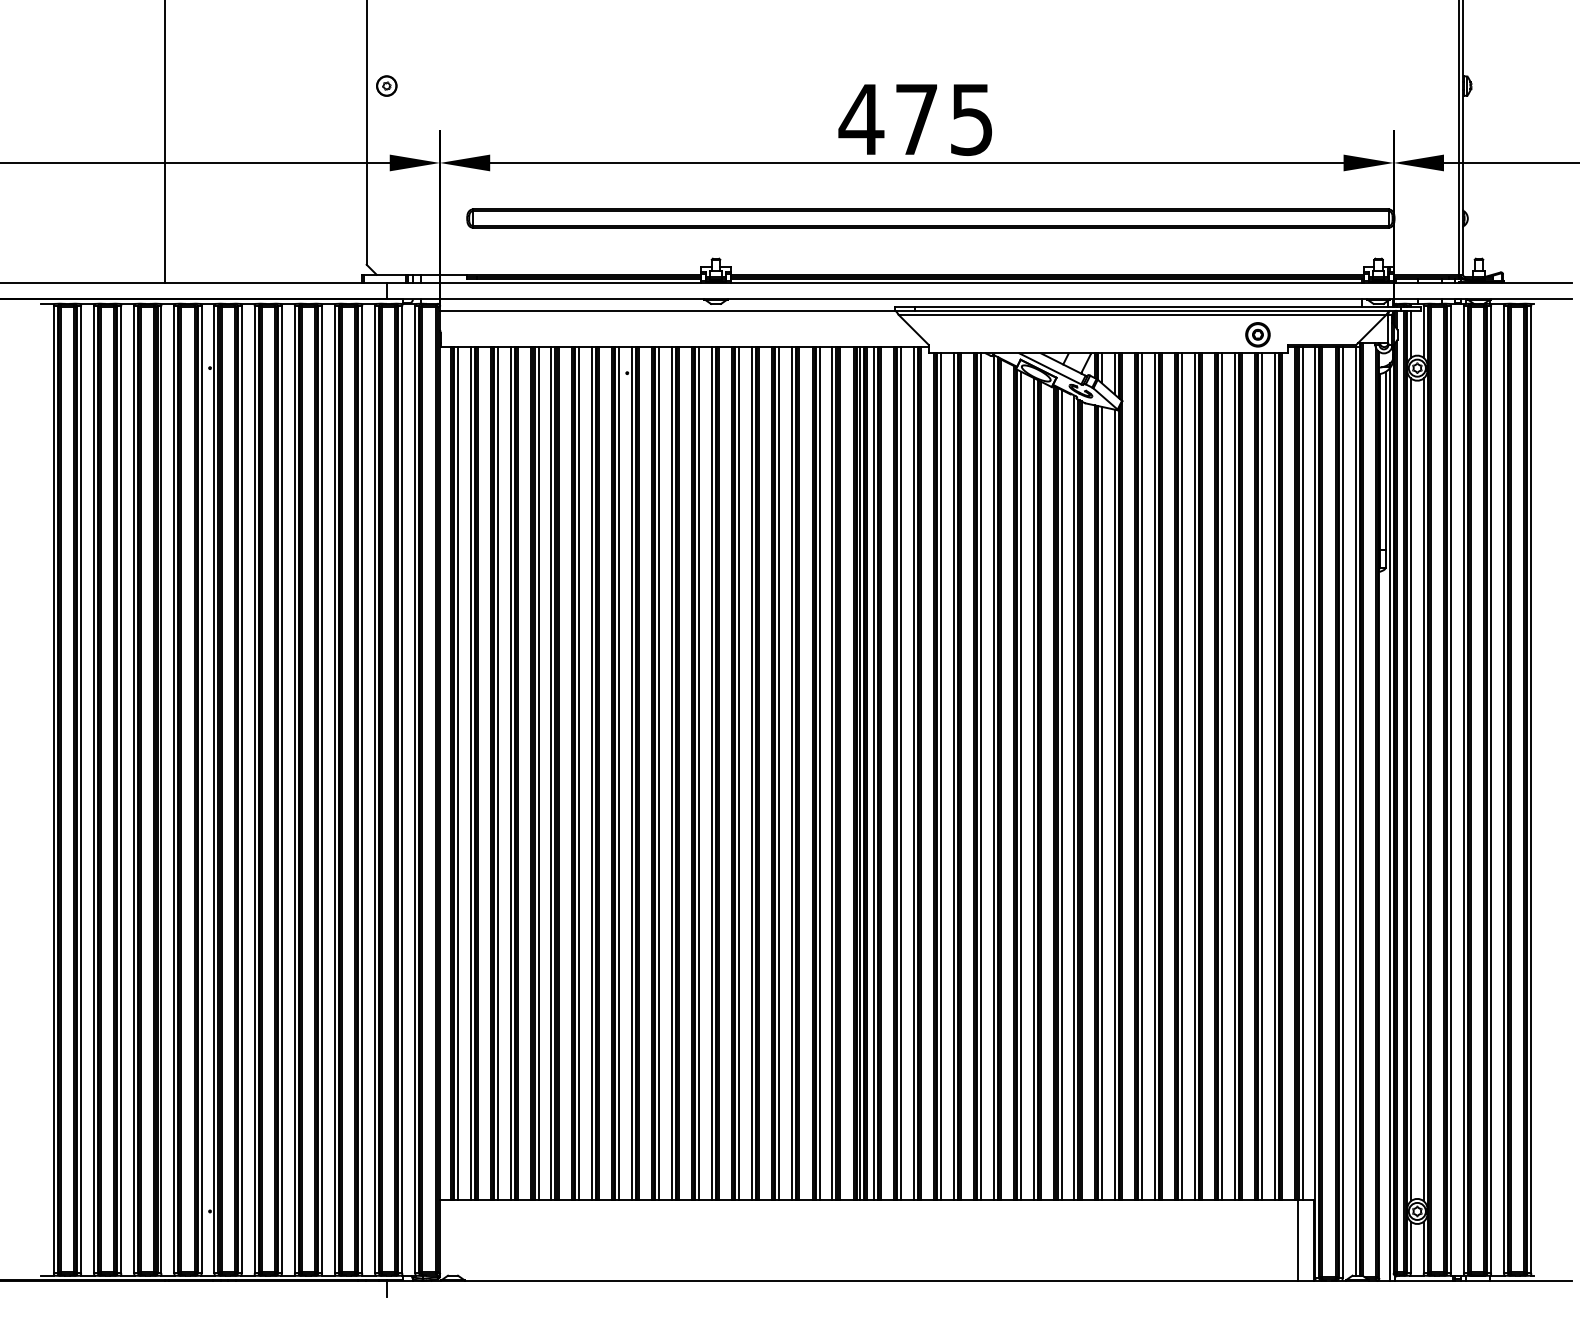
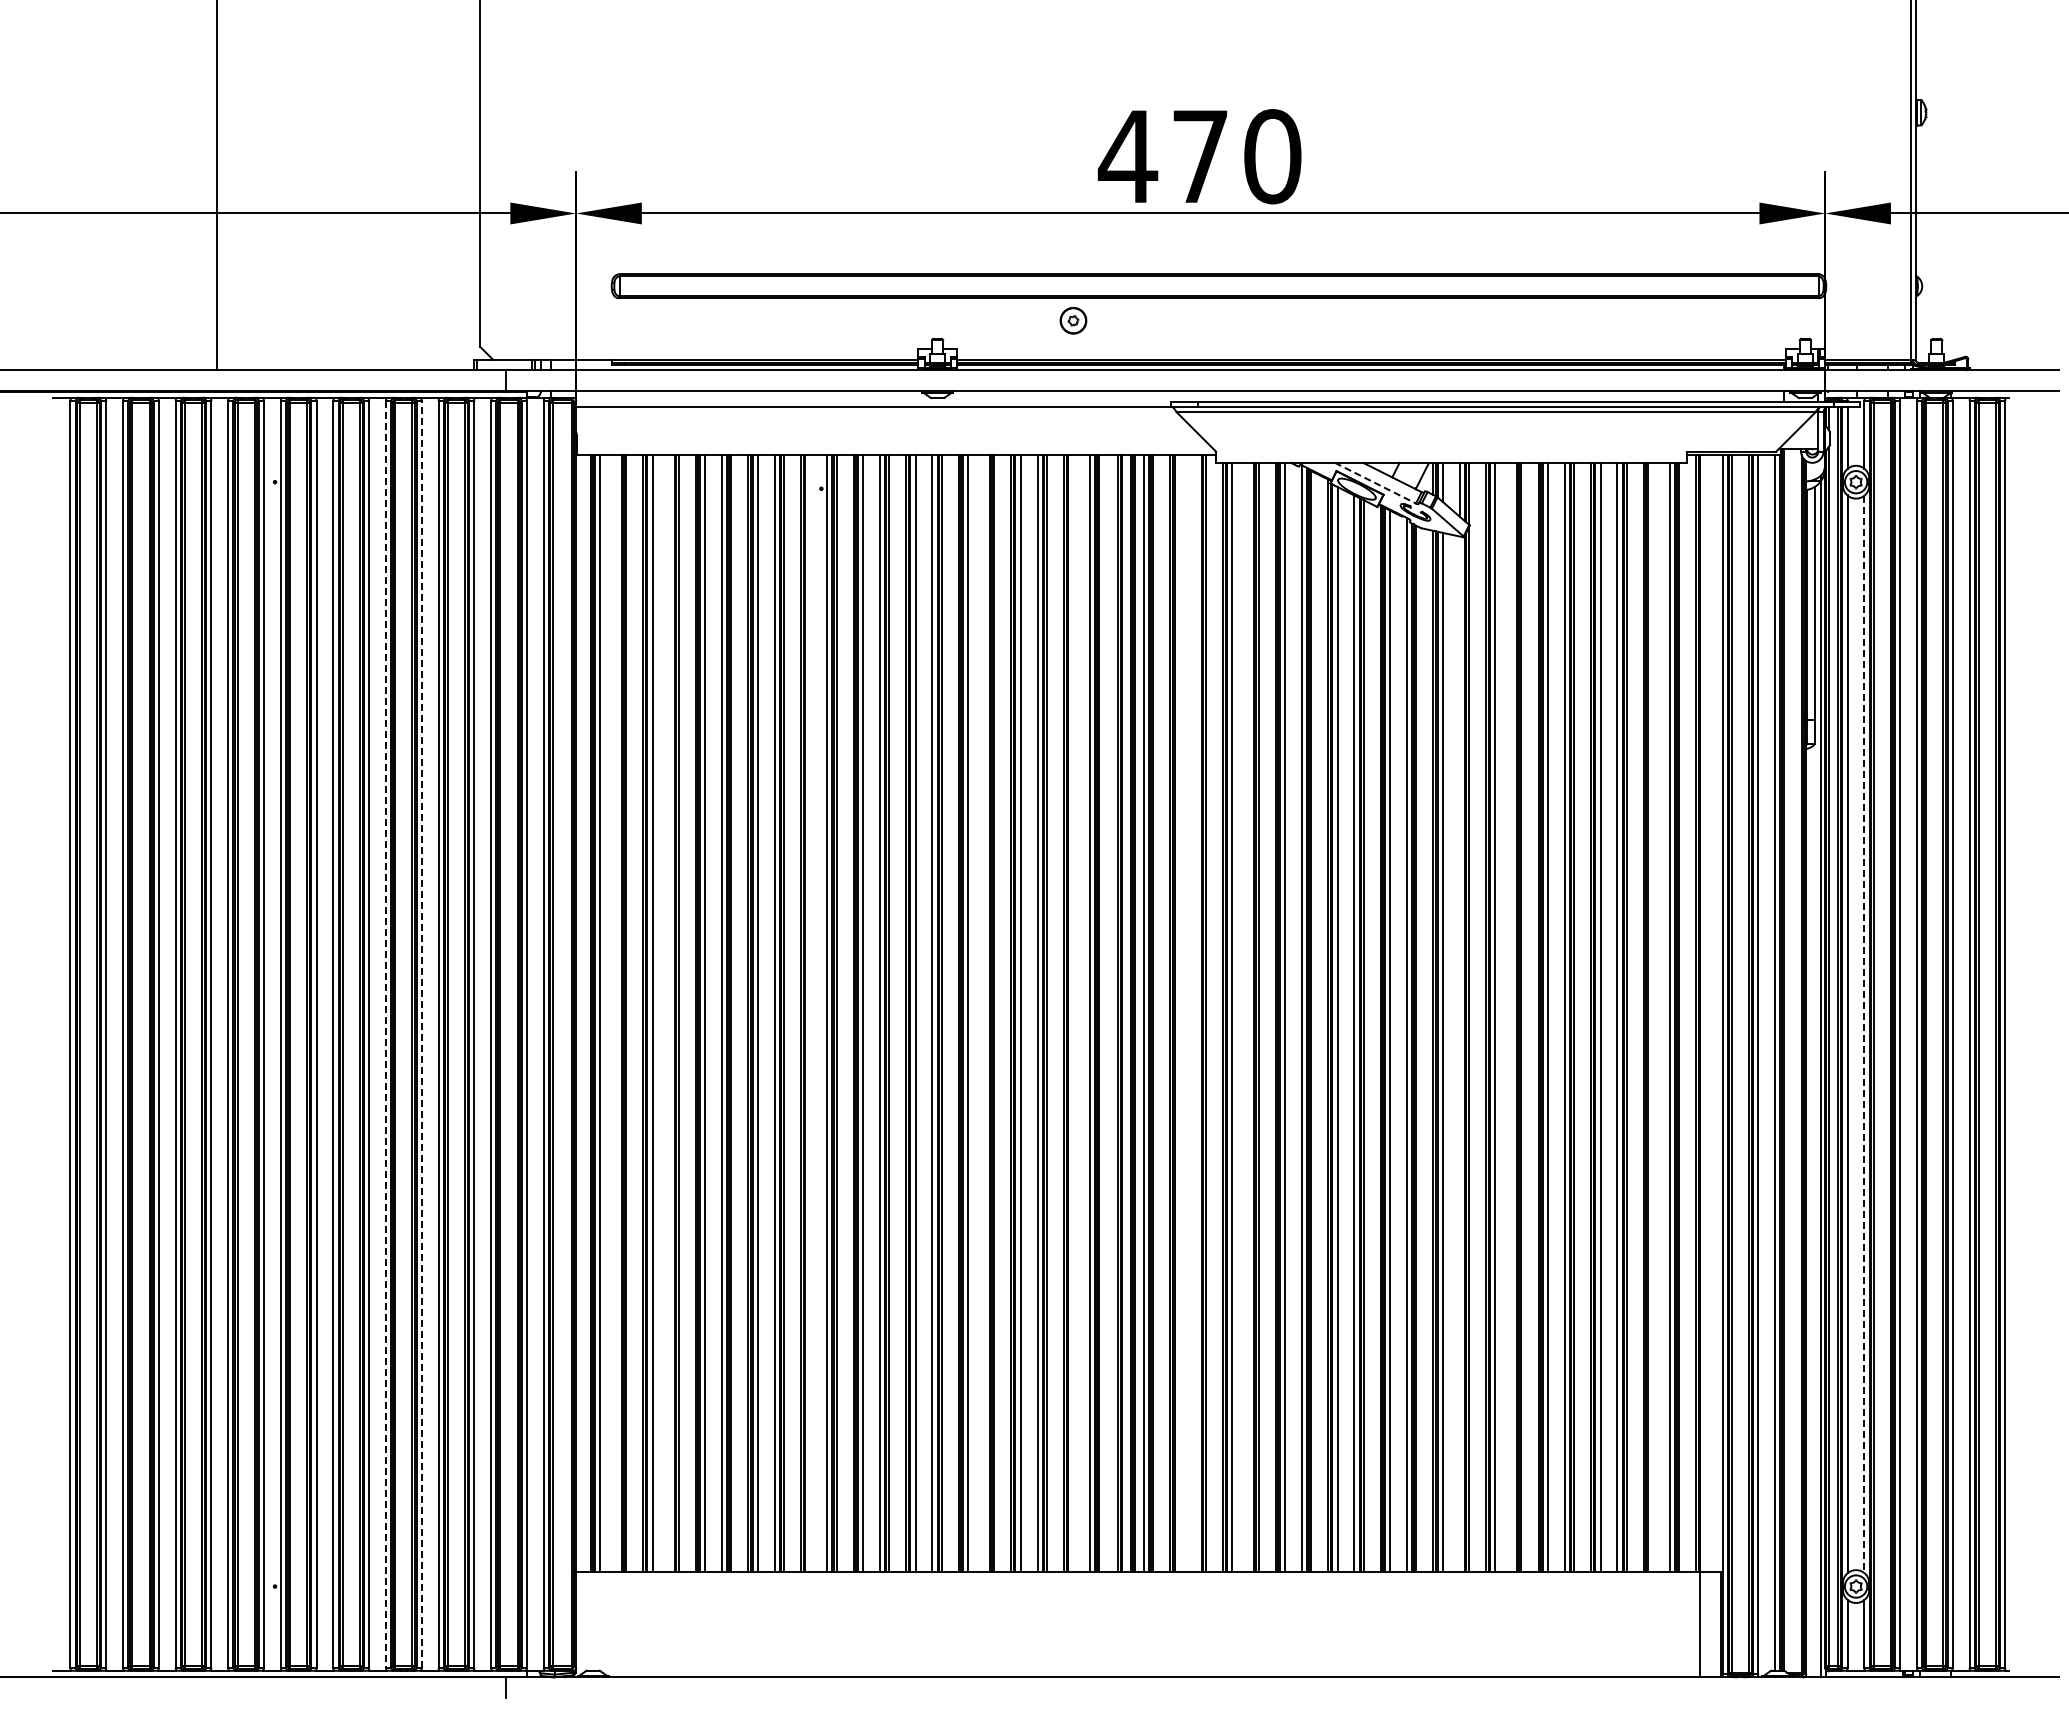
part: (386, 85) -> (1073, 320), moved
text: (971, 119) -> (1272, 156), 475 -> 470
part: (1258, 334) -> (1647, 438), removed
line: (1050, 369) -> (1375, 483), solid -> dashed
line: (470, 773) -> (616, 1013), removed
line: (511, 773) -> (669, 1013), removed
line: (618, 773) -> (810, 1013), removed
line: (751, 773) -> (984, 1013), removed
line: (819, 773) -> (1073, 1013), removed
line: (859, 773) -> (1125, 1013), removed
line: (900, 773) -> (1179, 1013), removed
line: (913, 773) -> (1196, 1013), removed
line: (1302, 773) -> (1705, 1013), removed
line: (954, 776) -> (1249, 1017), removed
line: (1155, 776) -> (1512, 1017), removed
line: (1262, 776) -> (1653, 1017), removed
line: (295, 789) -> (386, 1034), solid -> dashed
line: (321, 789) -> (421, 1033), solid -> dashed
line: (1423, 789) -> (1864, 1034), solid -> dashed
line: (1114, 805) -> (1459, 1054), removed

